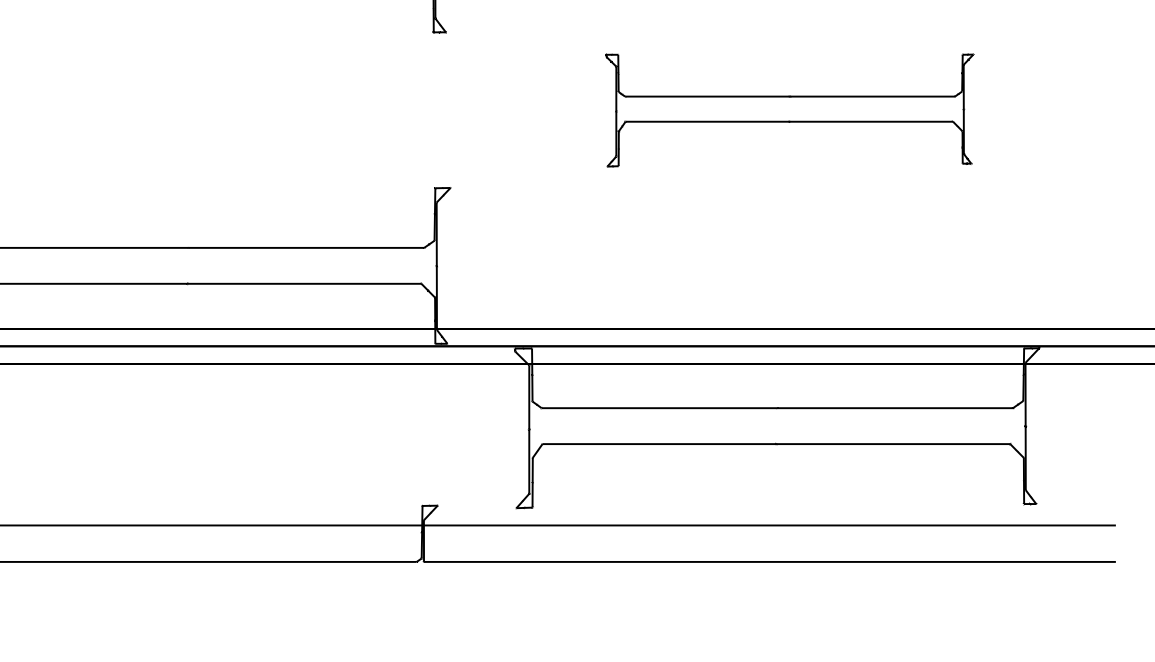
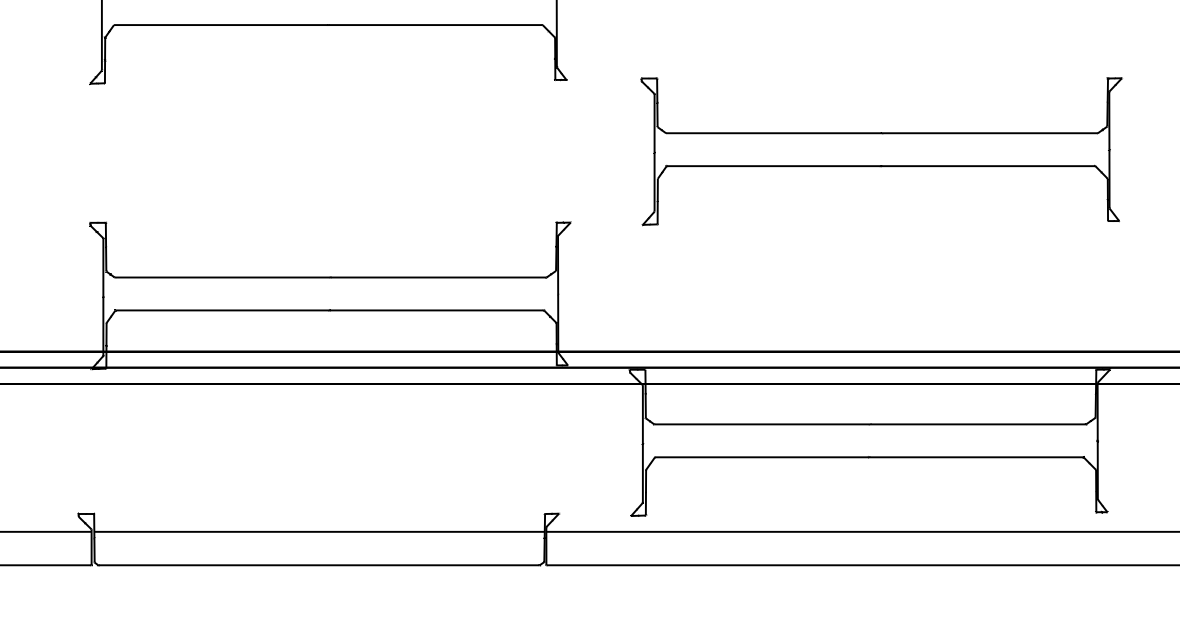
part: (789, 110) -> (881, 151), size x1.43

